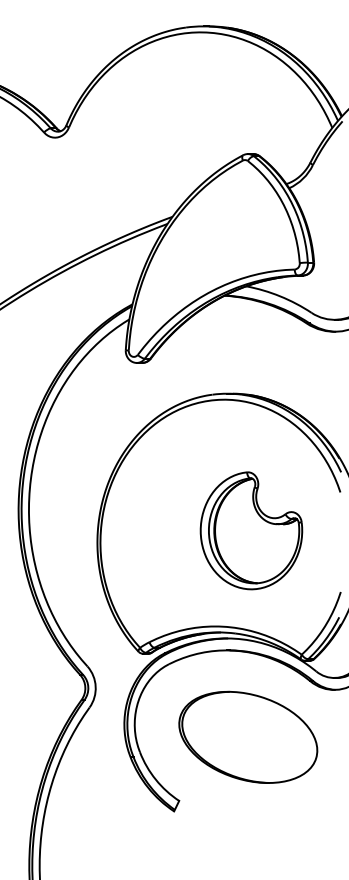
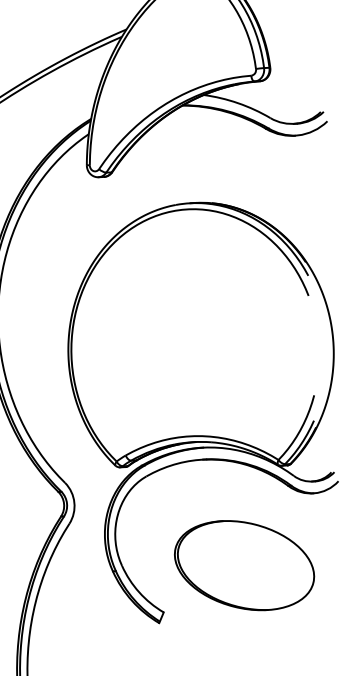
part: (251, 530) -> (221, 338), removed
part: (248, 736) -> (244, 564), moved

